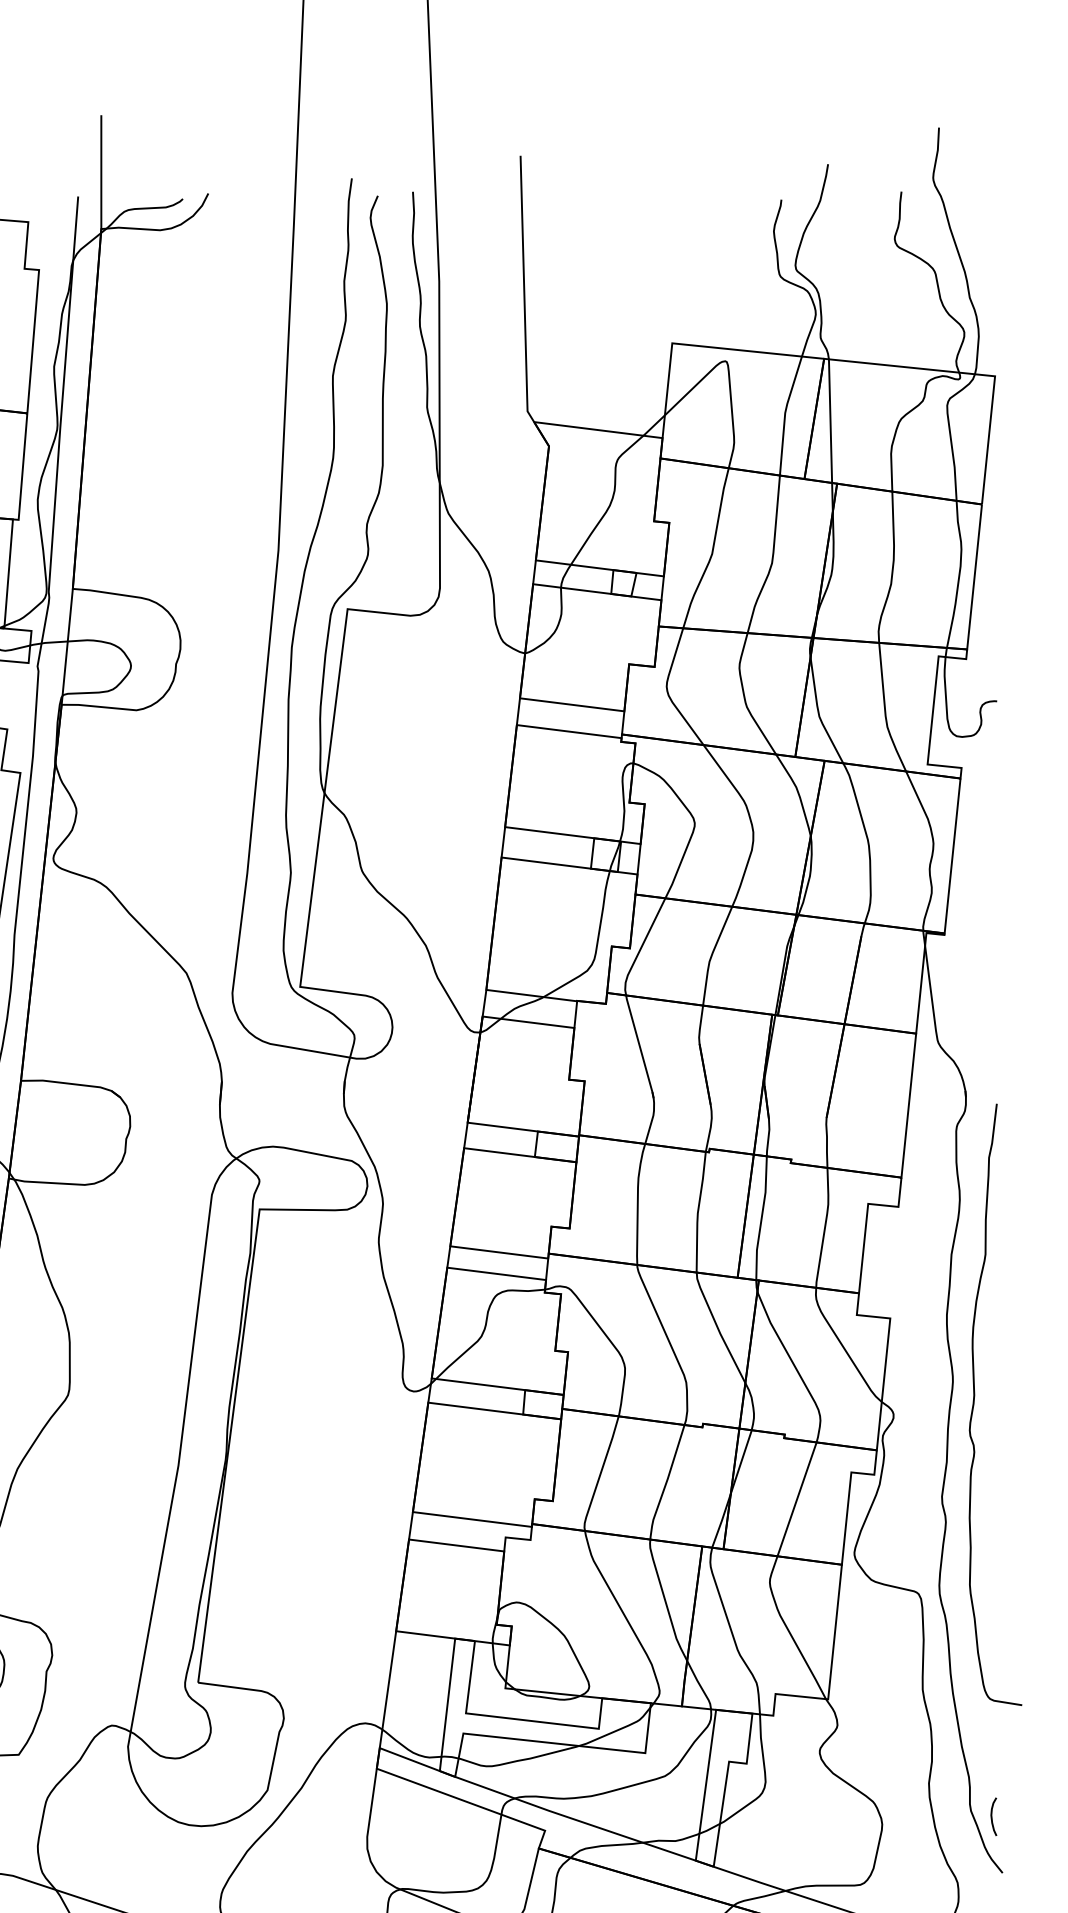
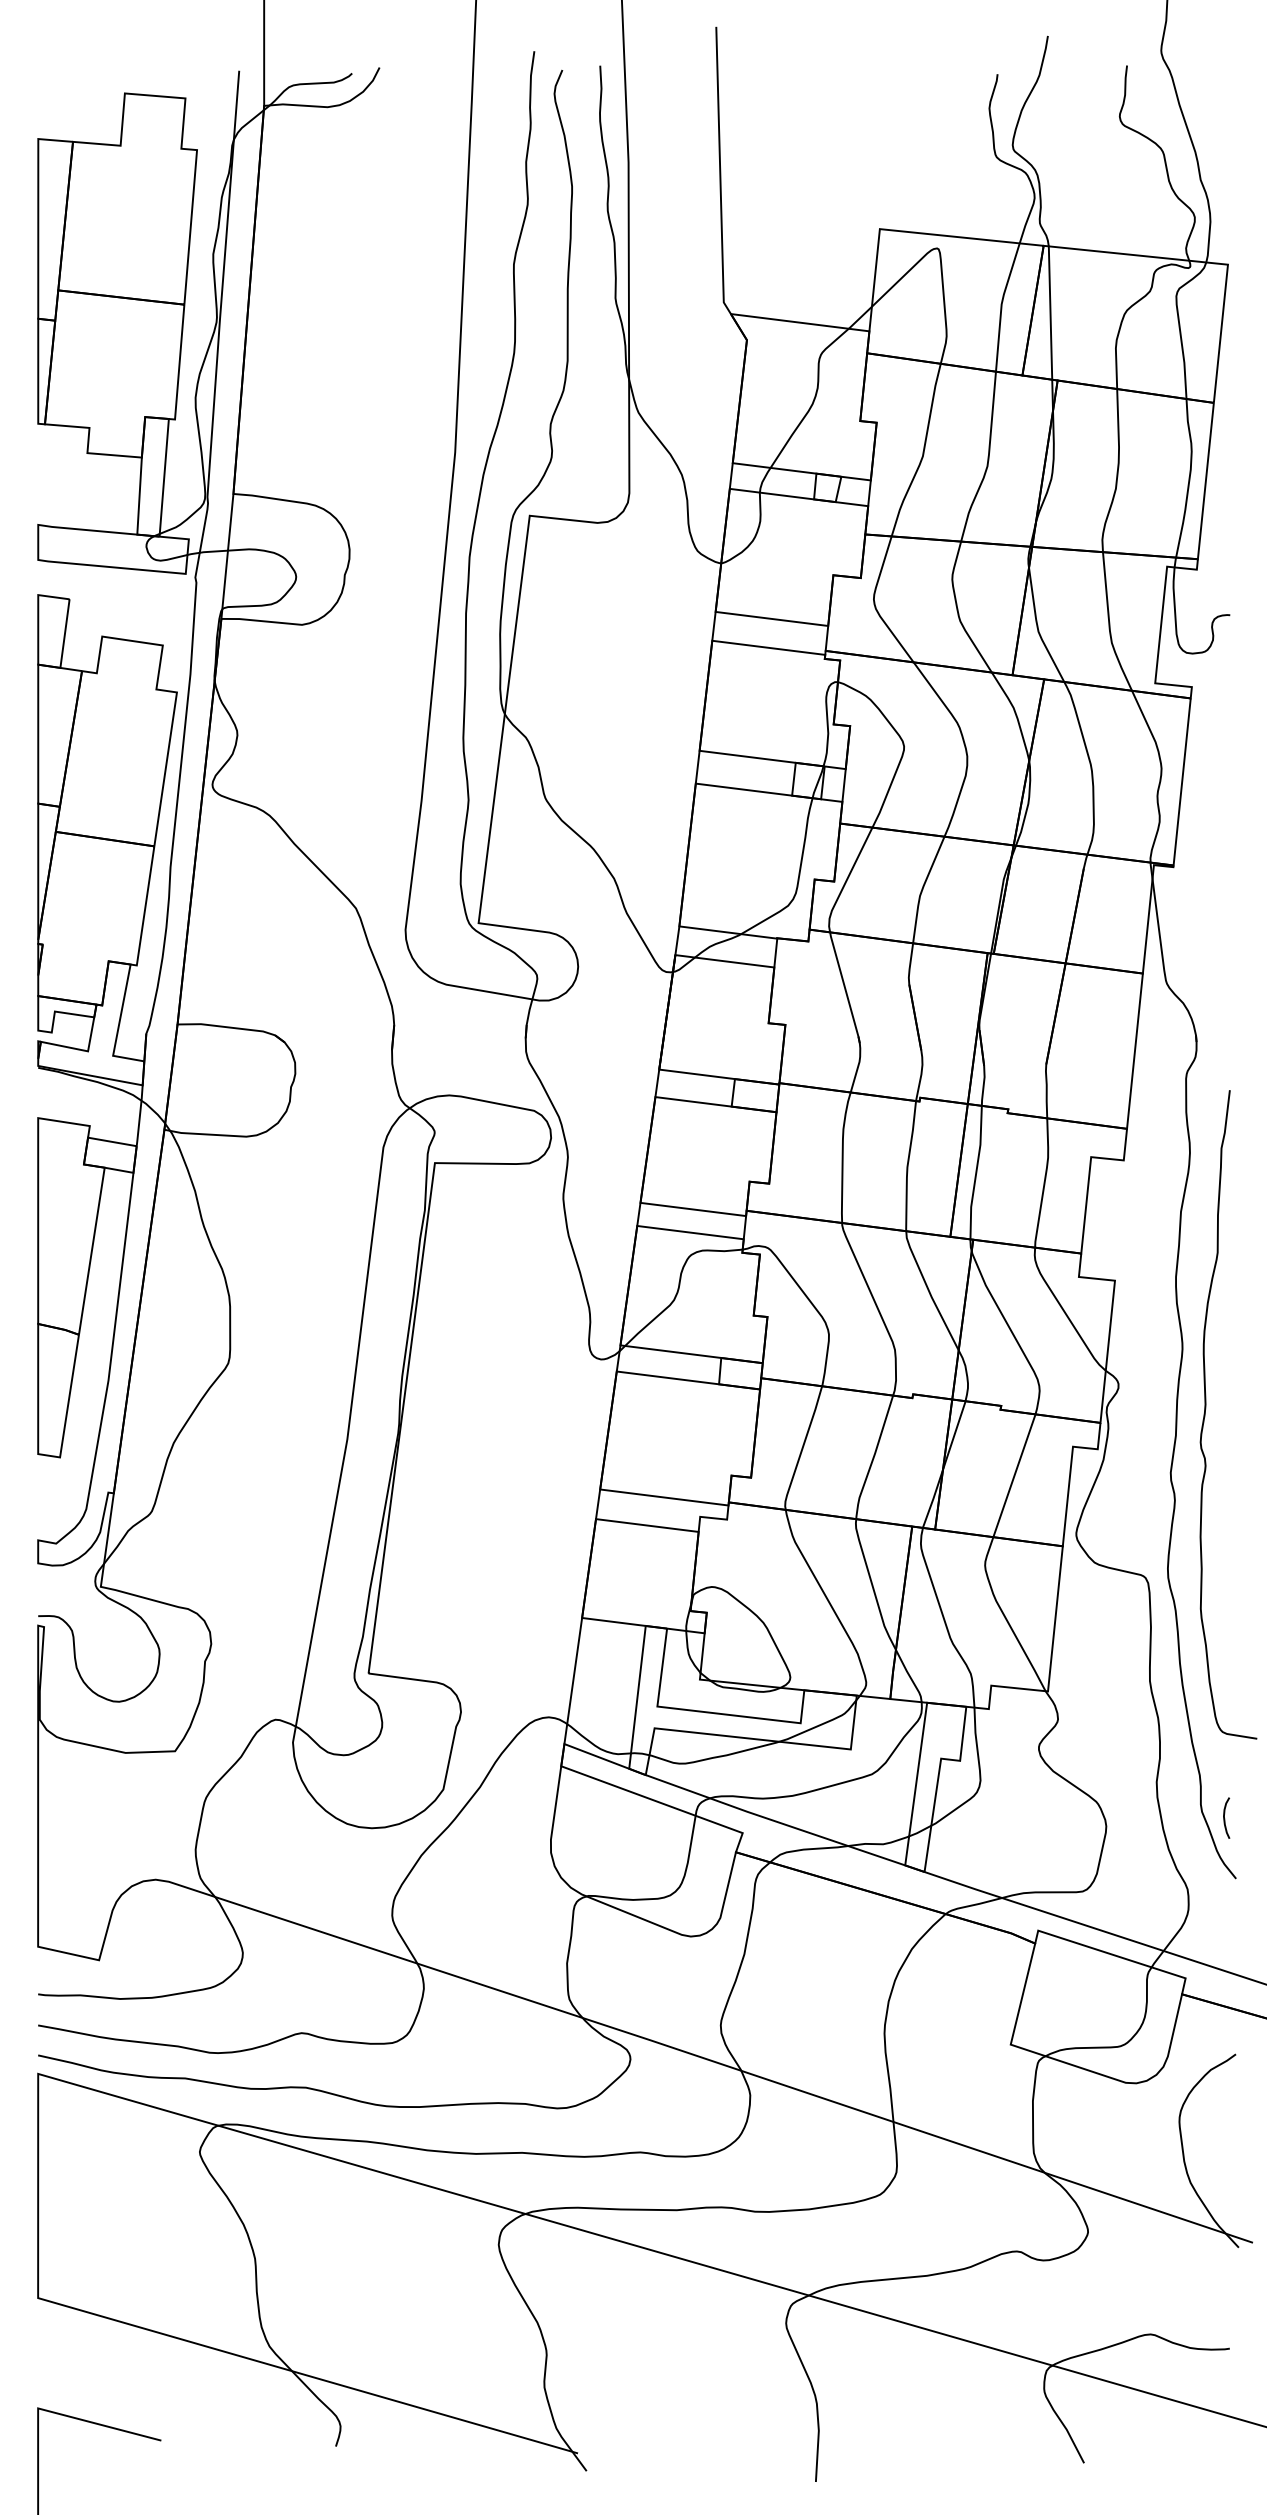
curve: (975, 1398) -> (1206, 1408), moved

